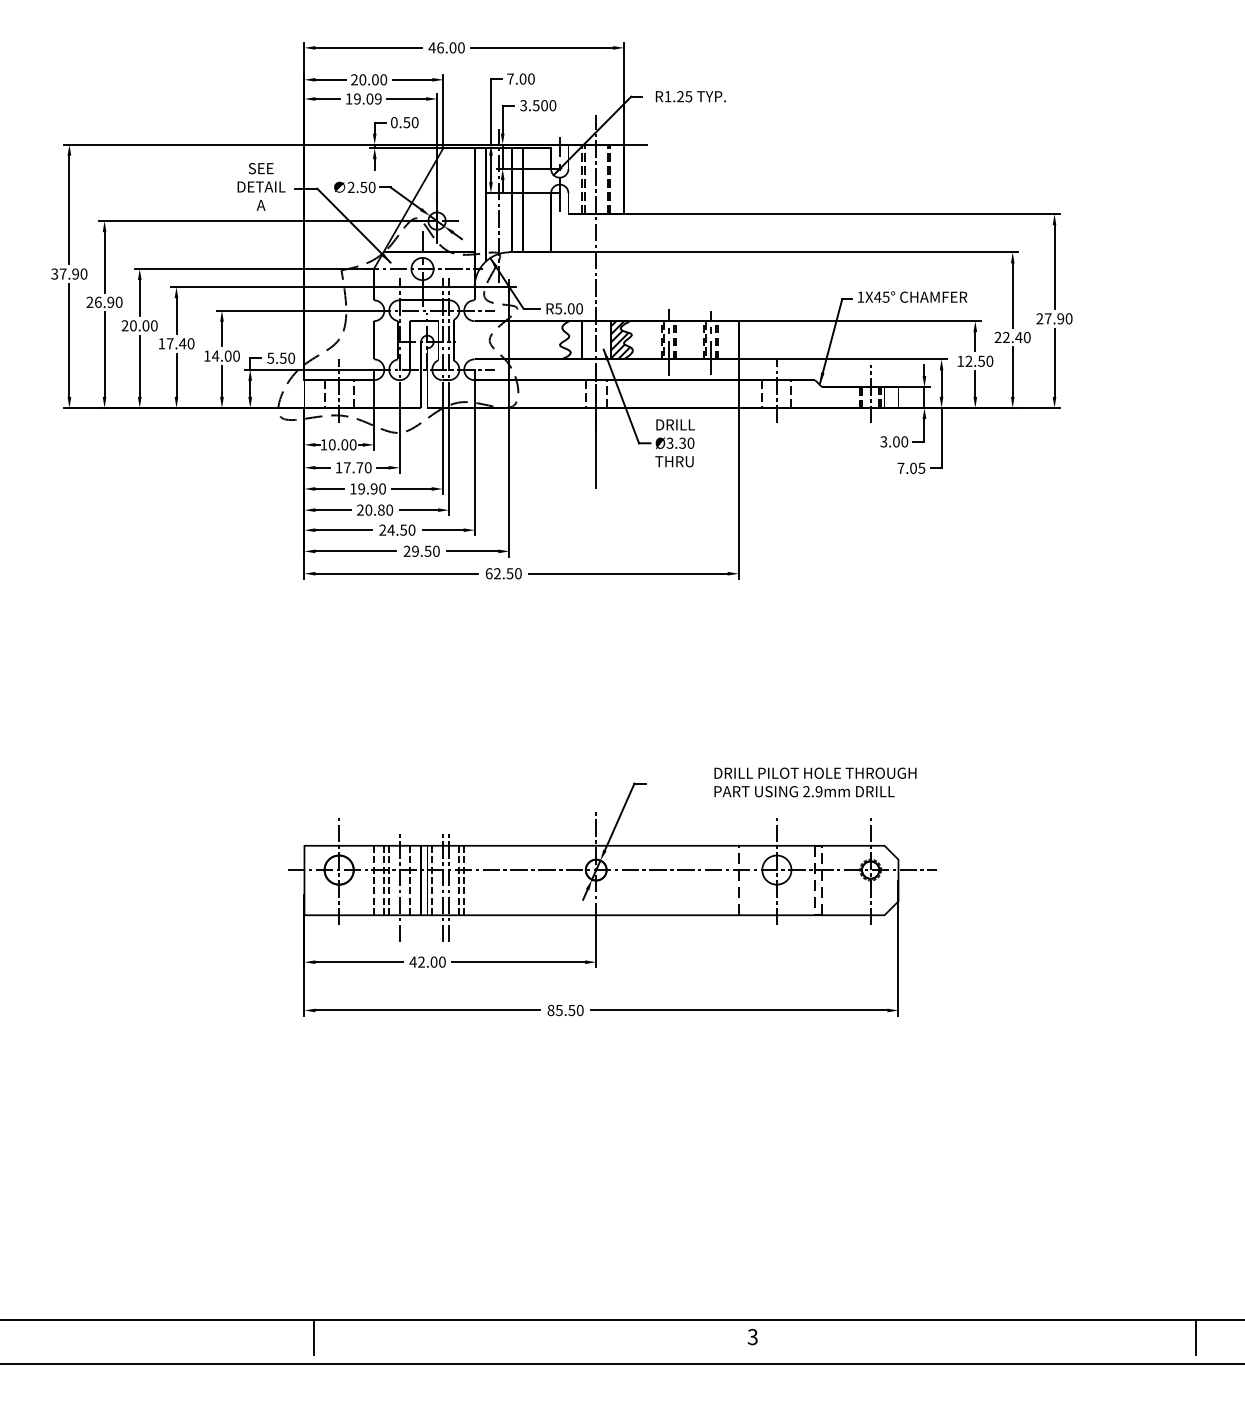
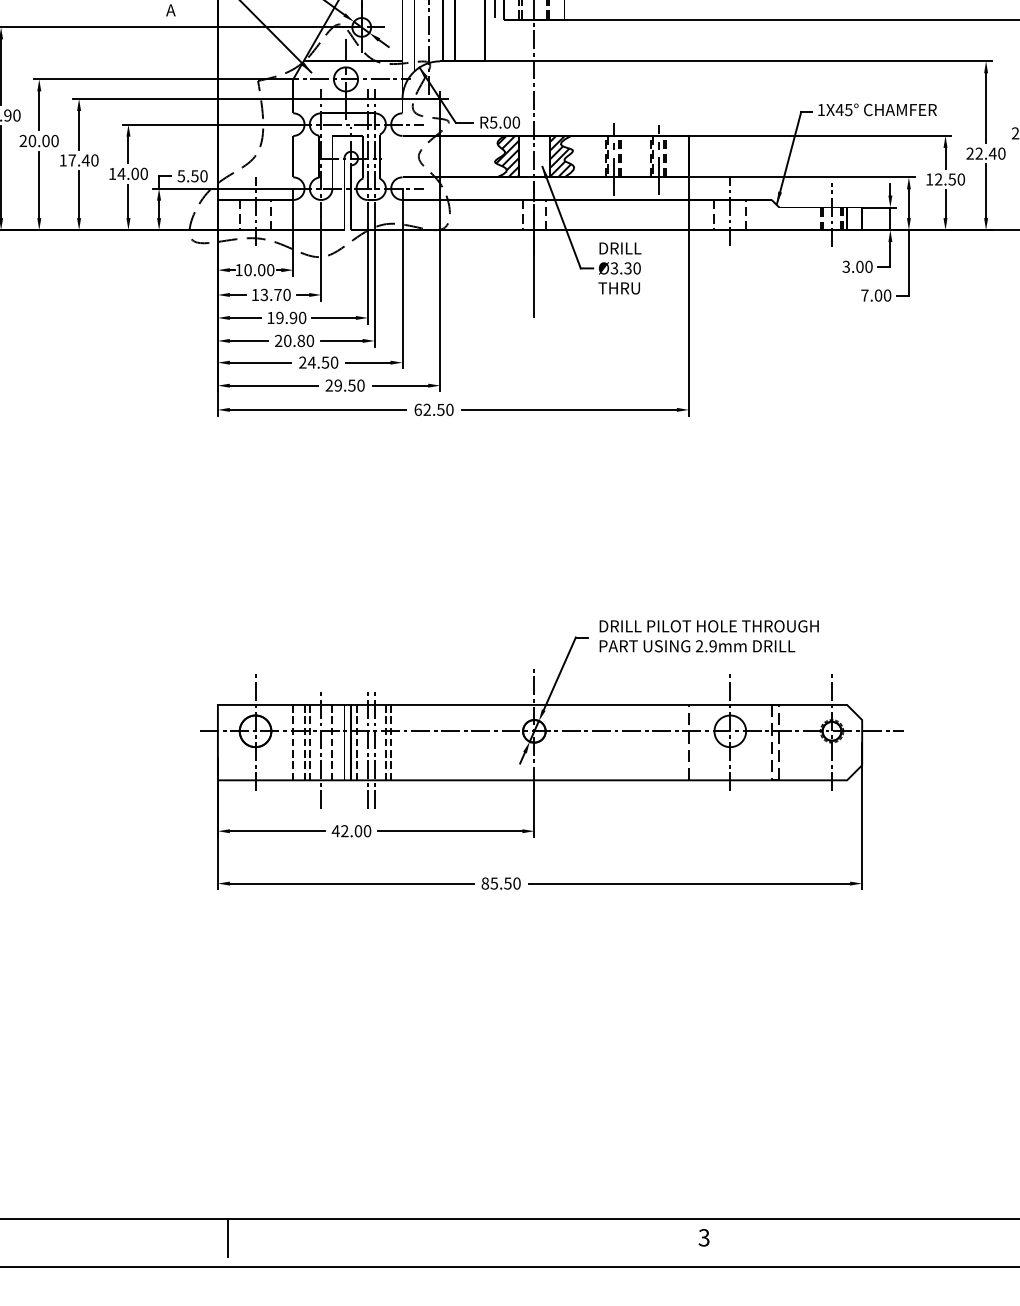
hatch: (571, 339) -> (507, 155), added
text: (347, 467) -> (264, 294), 17.70 -> 13.70
text: (921, 467) -> (887, 294), 7.05 -> 7.00
text: (815, 782) -> (709, 636), moved

